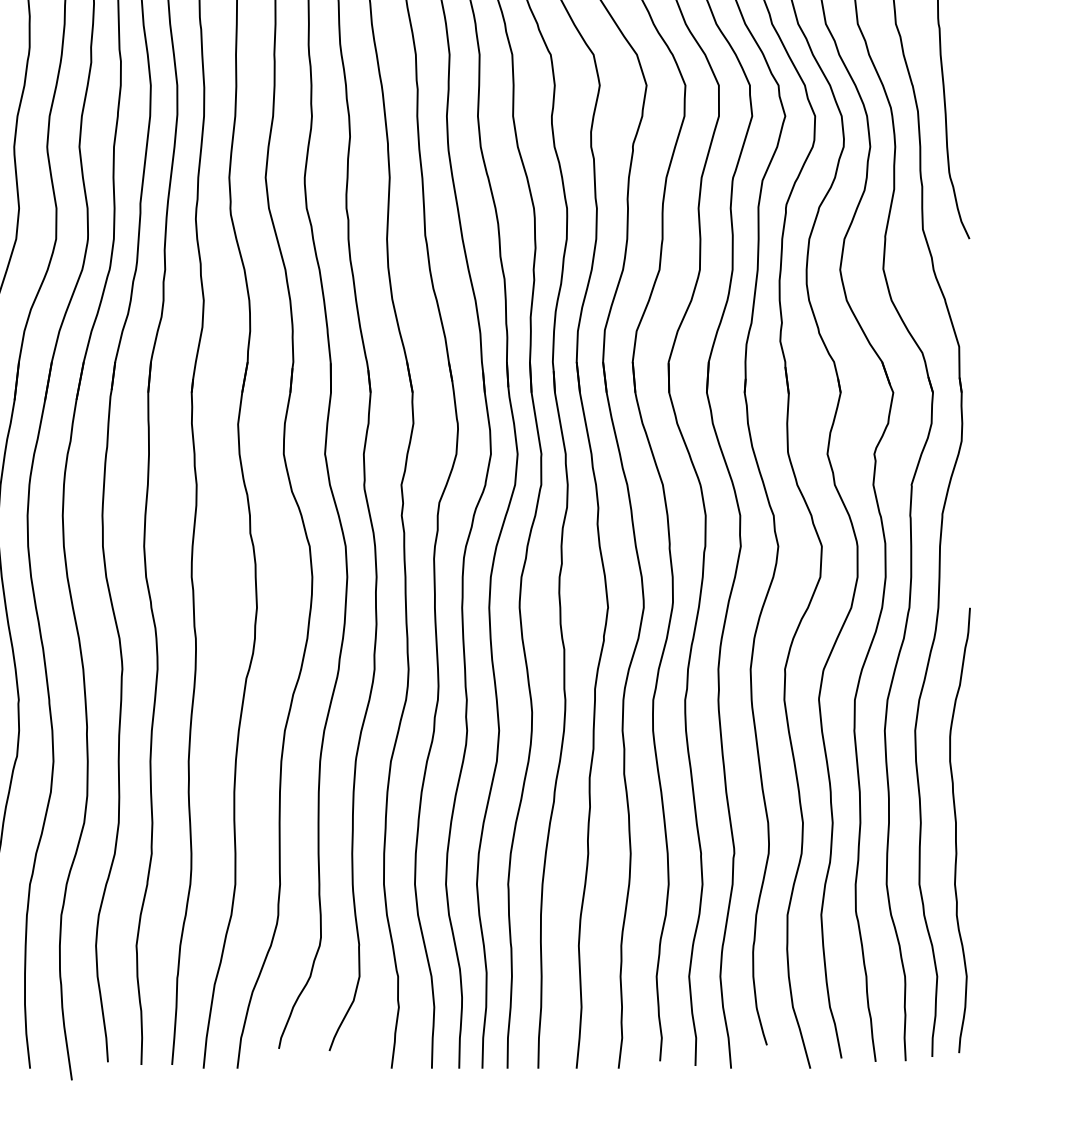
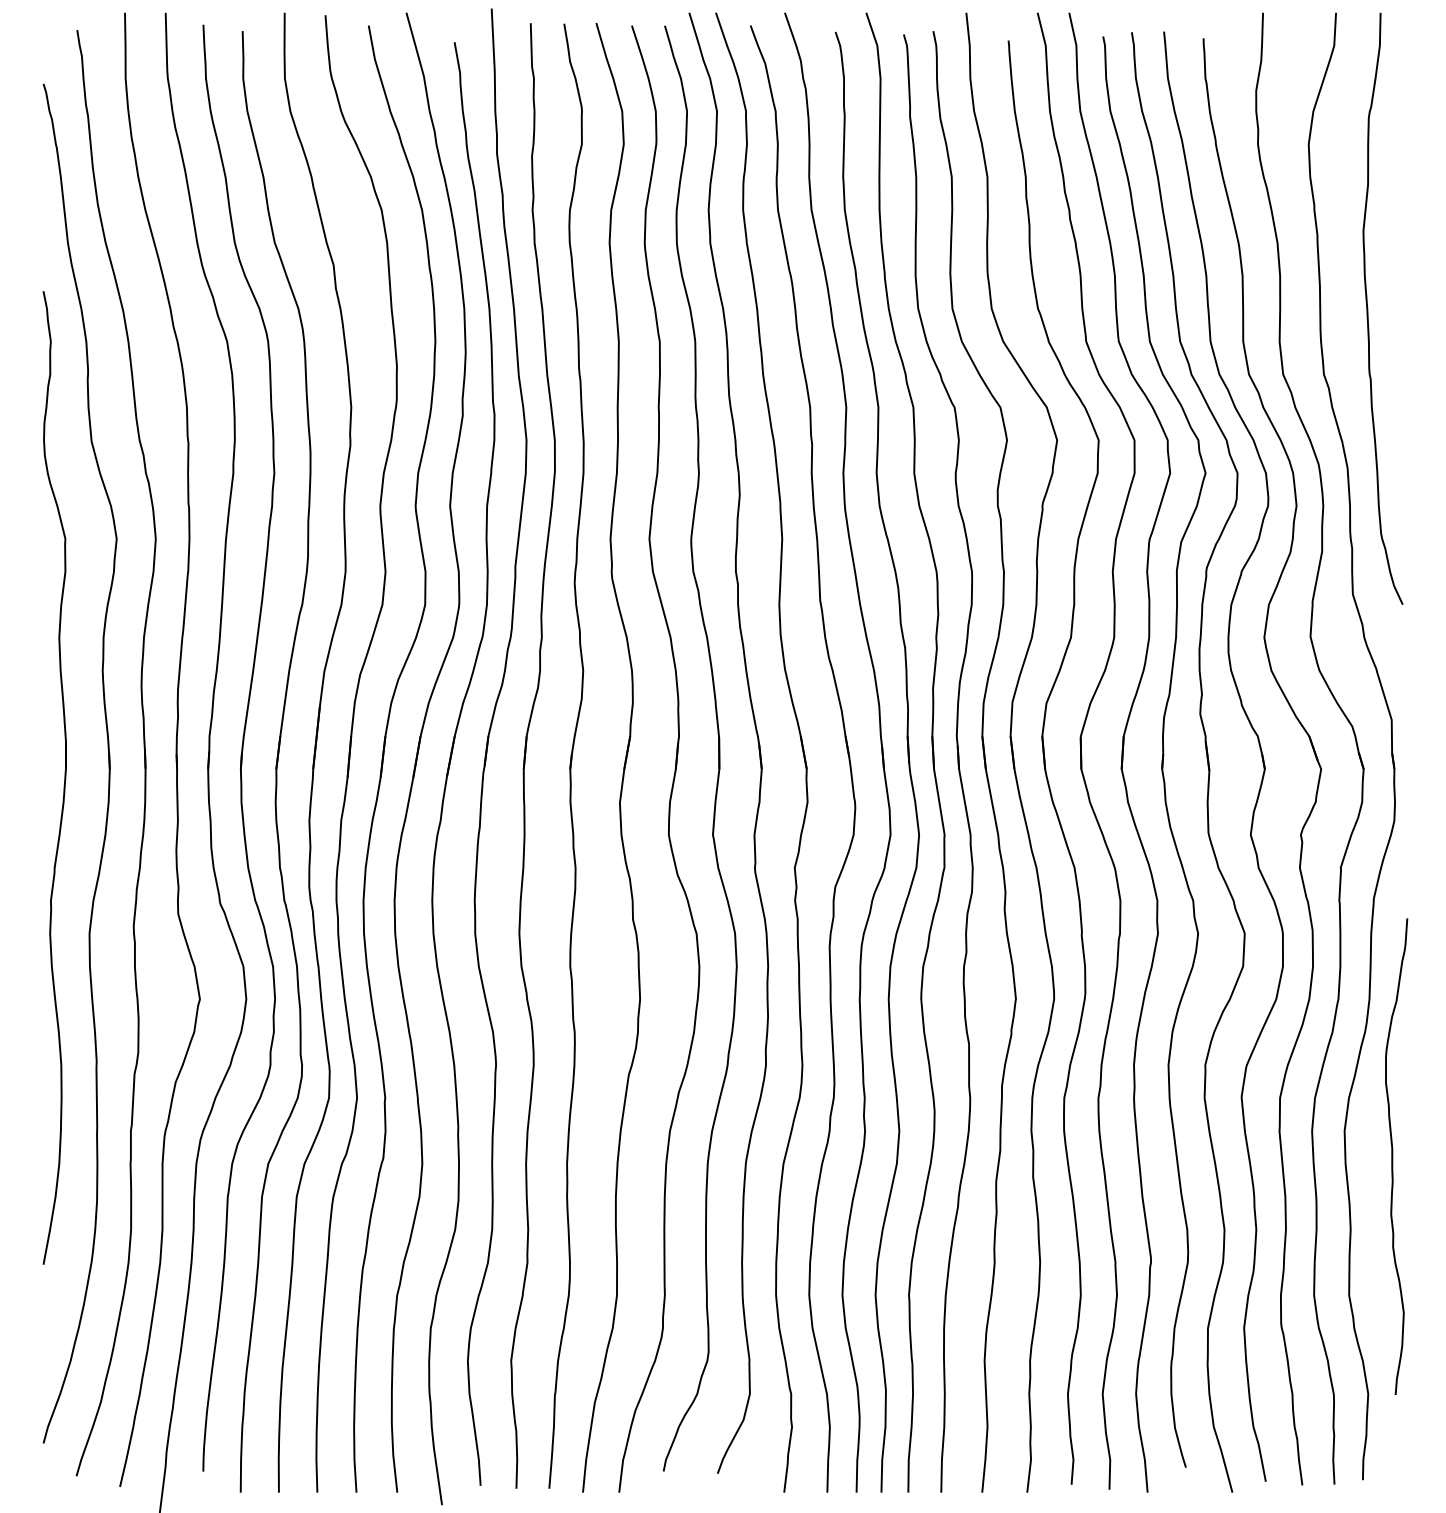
curve: (957, 830) -> (1393, 1156), moved

